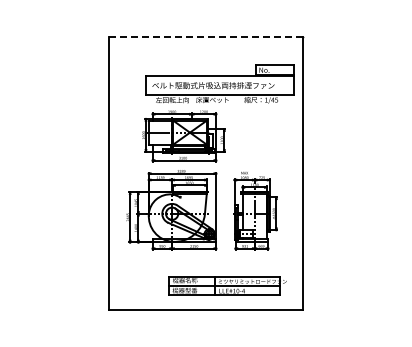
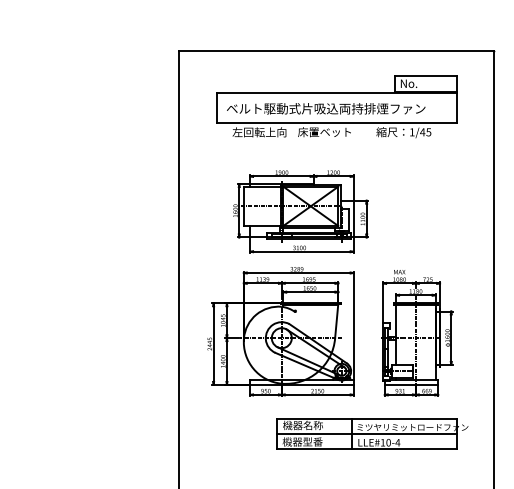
line: (206, 37) -> (337, 51), dashed -> solid
part: (219, 83) -> (336, 105), moved
part: (227, 285) -> (371, 433), moved

